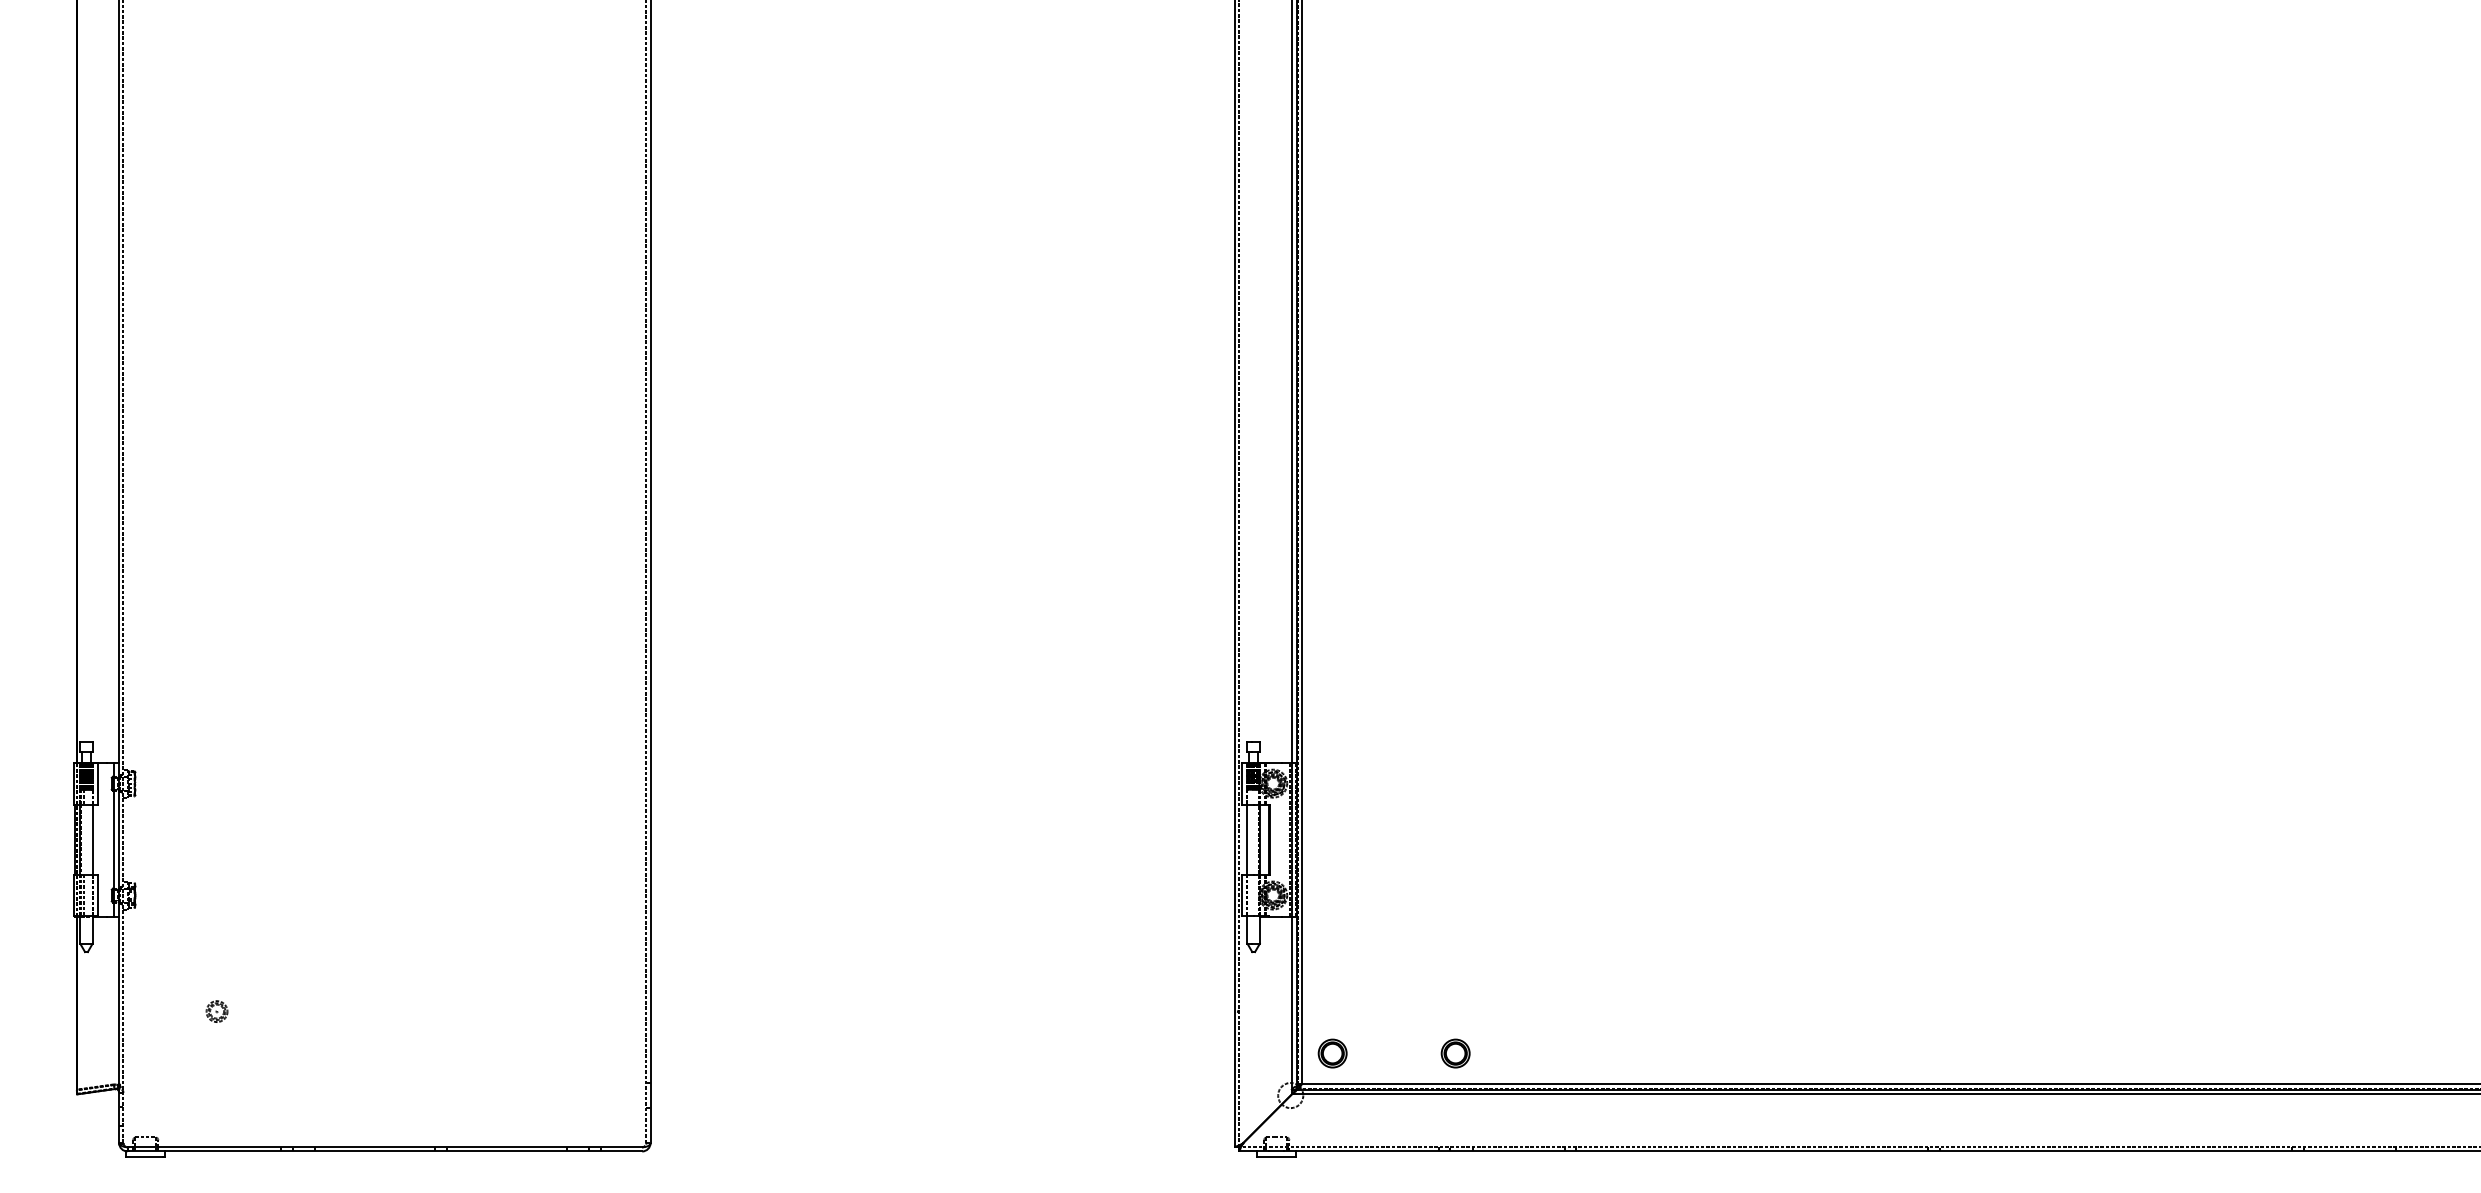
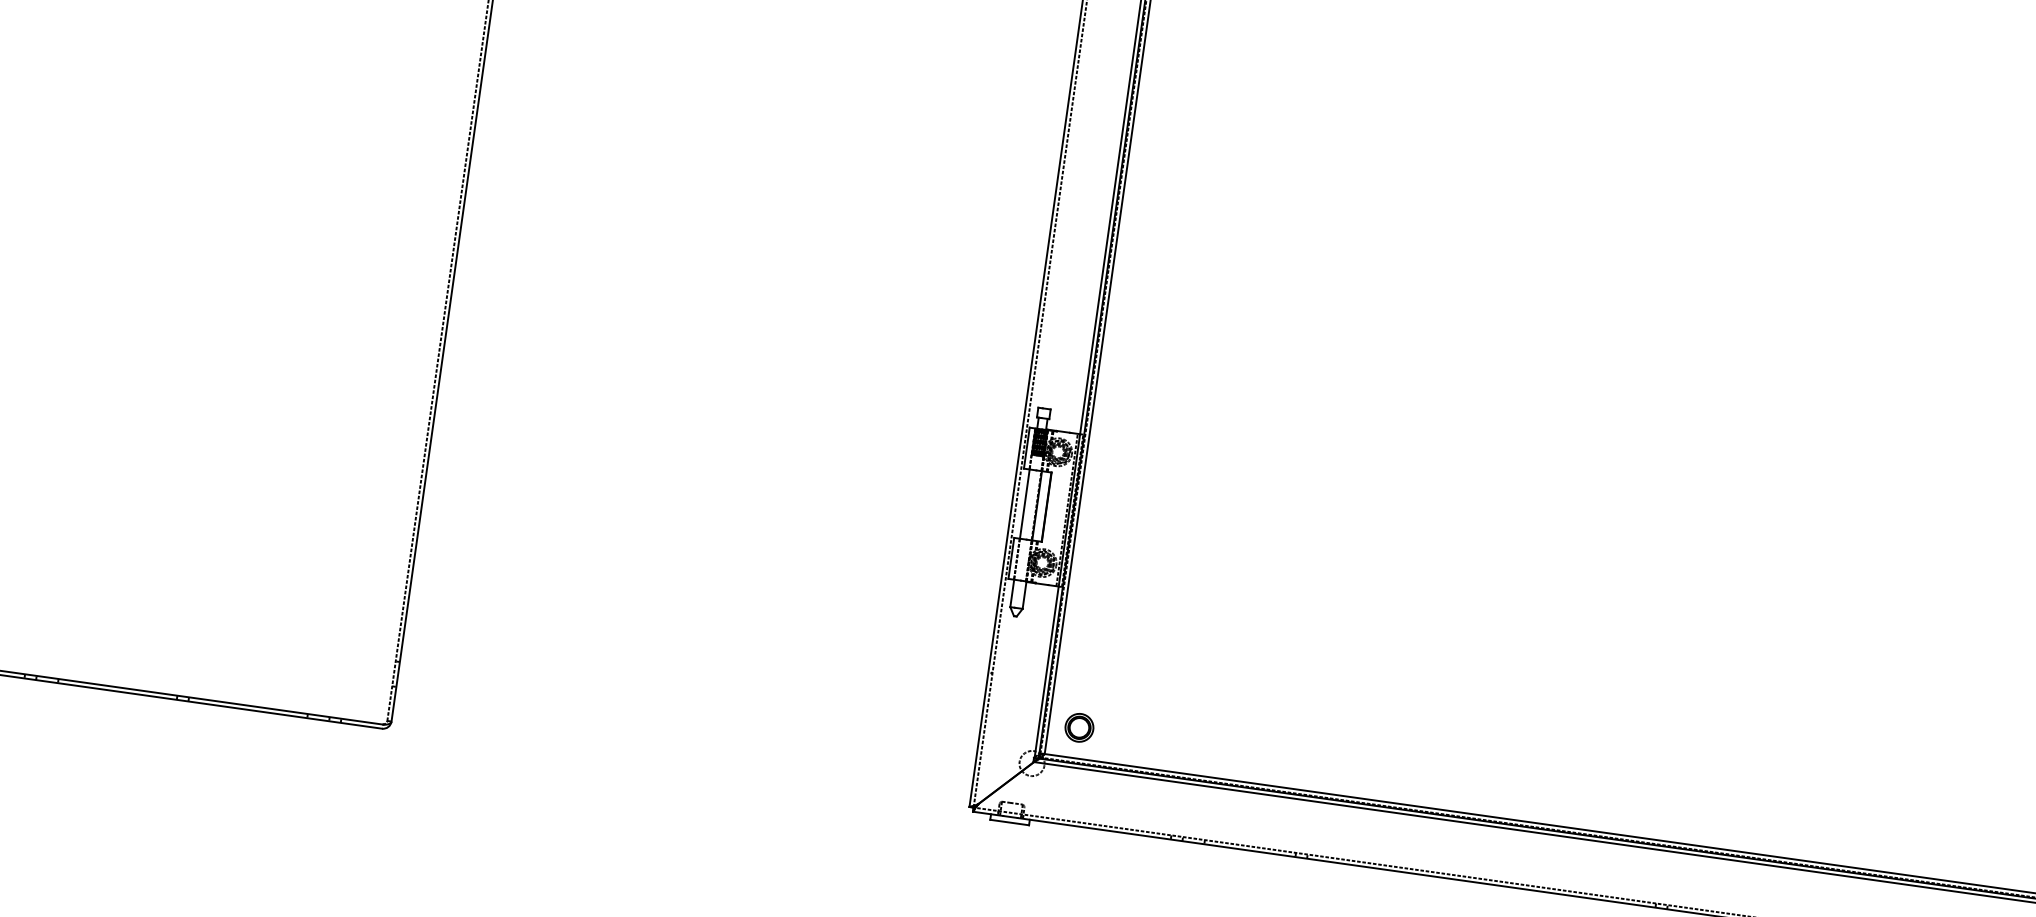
part: (1455, 1053) -> (1201, 744), removed

